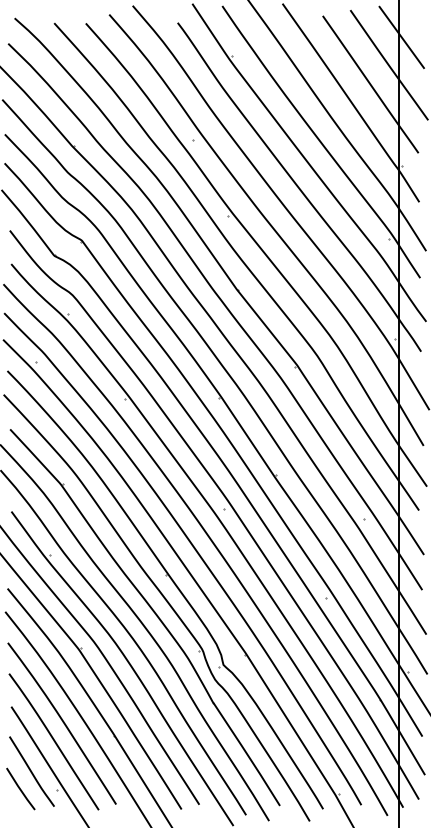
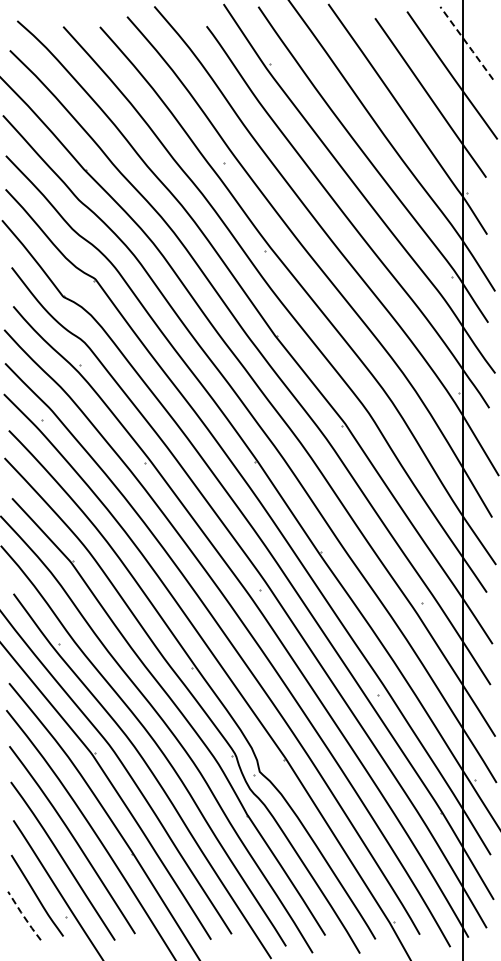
line: (401, 37) -> (466, 43), solid -> dashed
line: (20, 789) -> (23, 916), solid -> dashed

